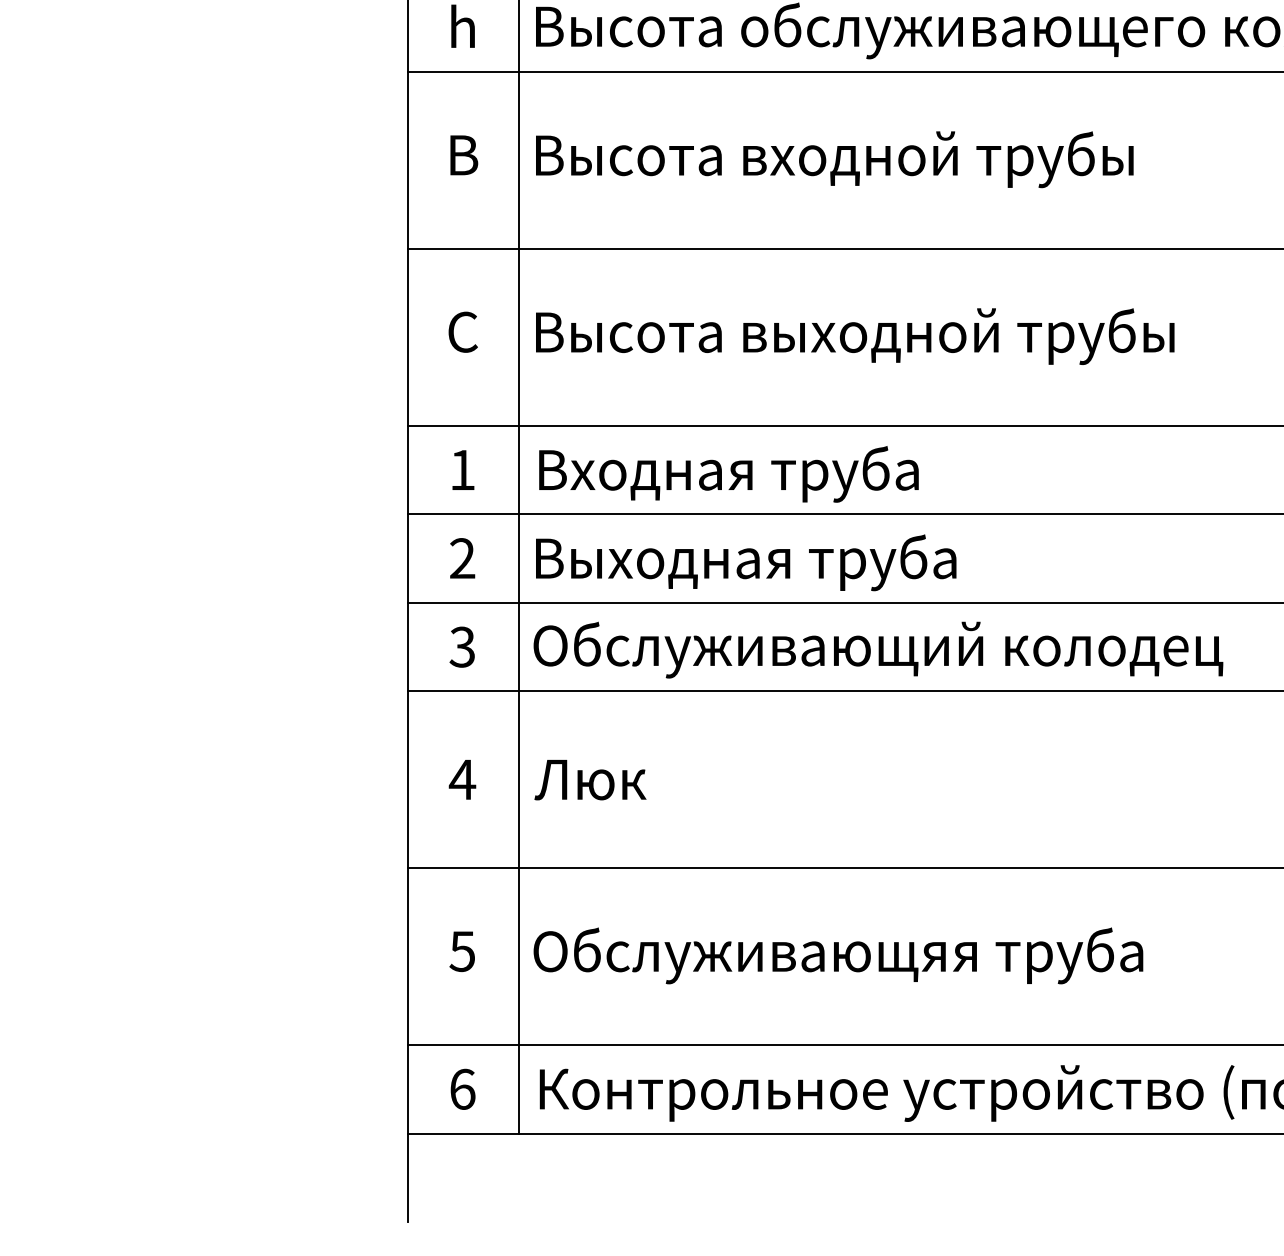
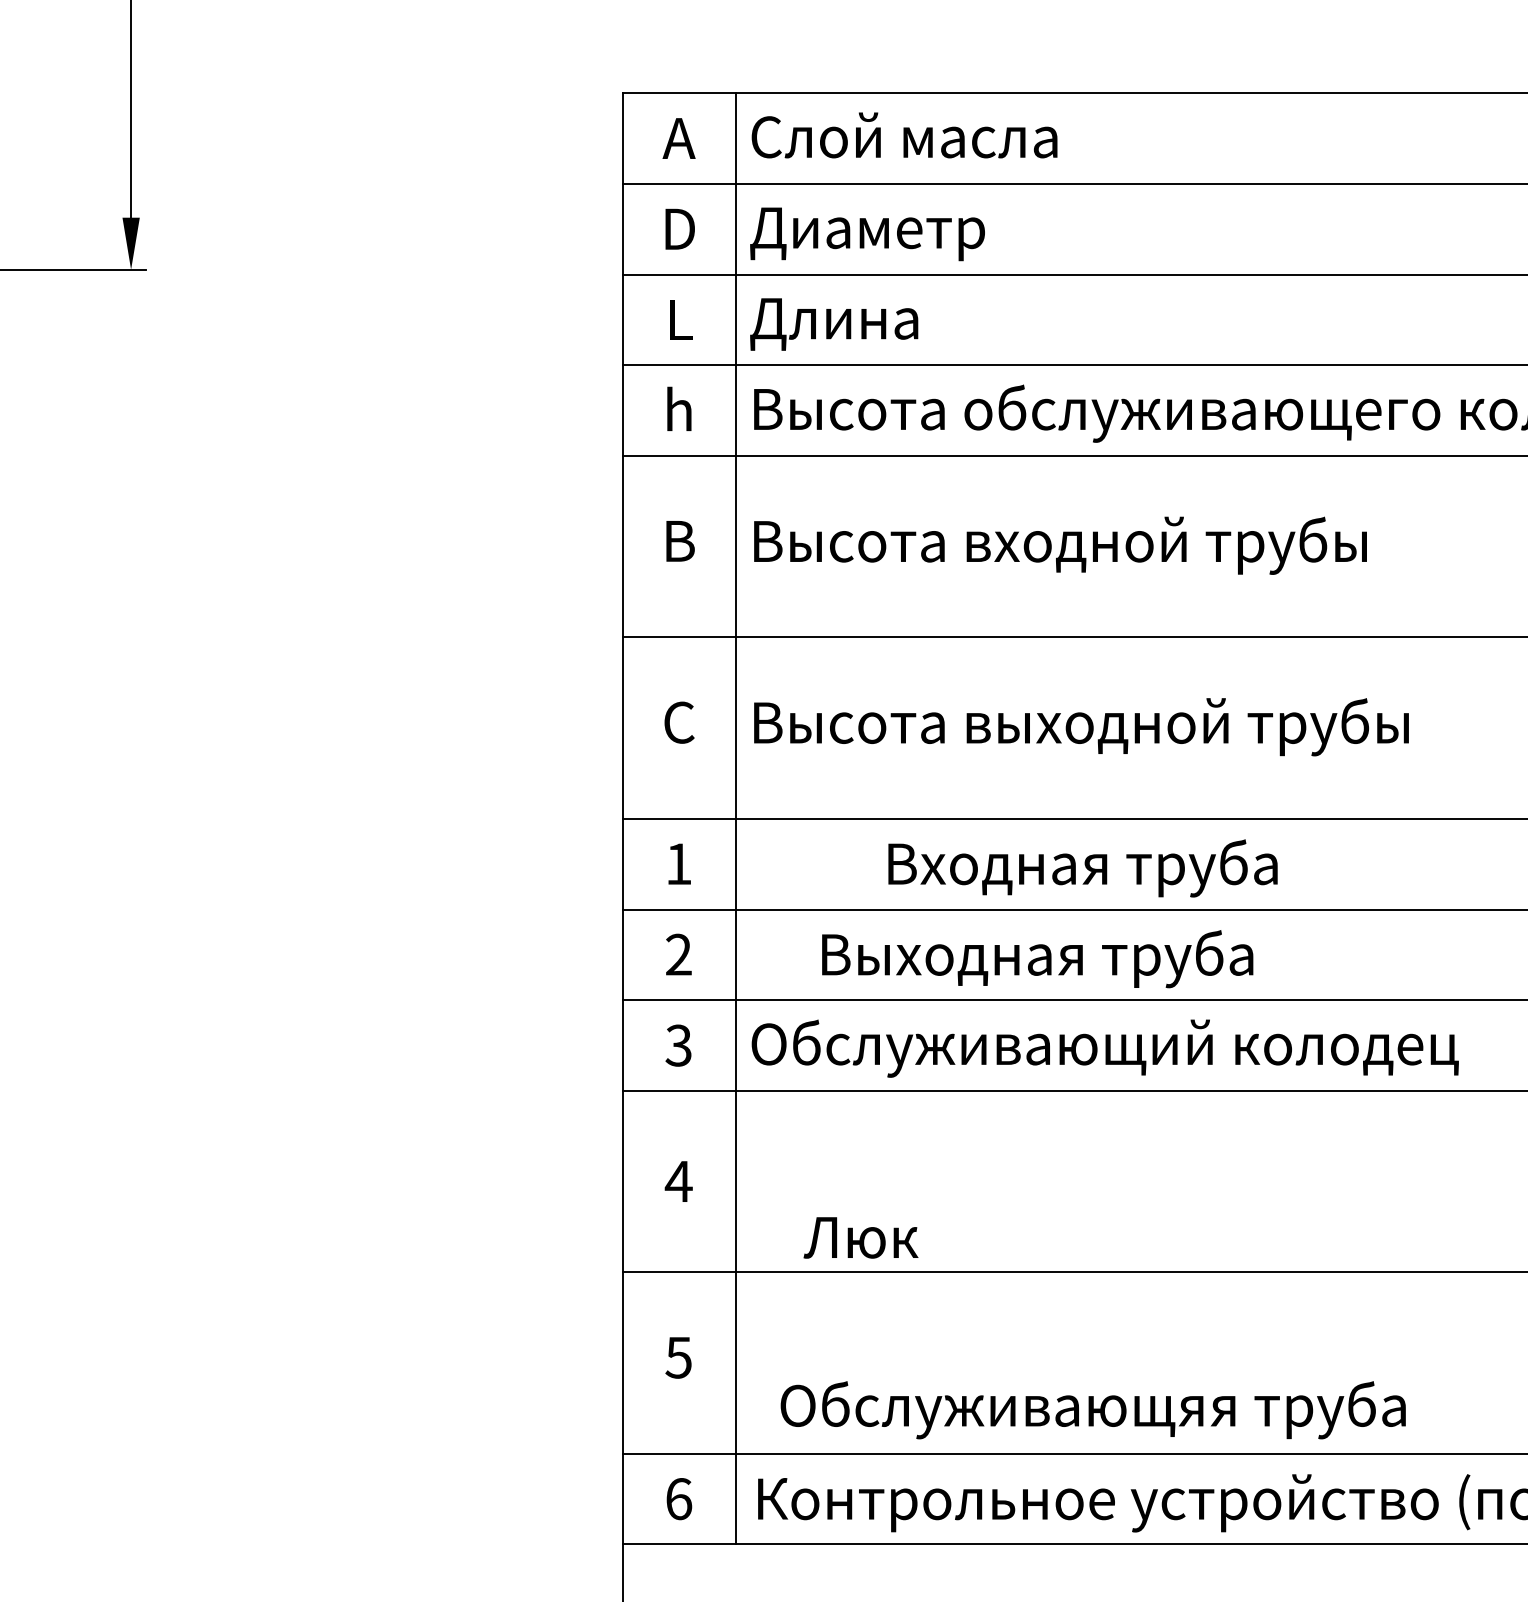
text: (728, 474) -> (1082, 868), moved
text: (746, 563) -> (1037, 959), moved
text: (589, 779) -> (860, 1237), moved
text: (837, 956) -> (1092, 1410), moved

